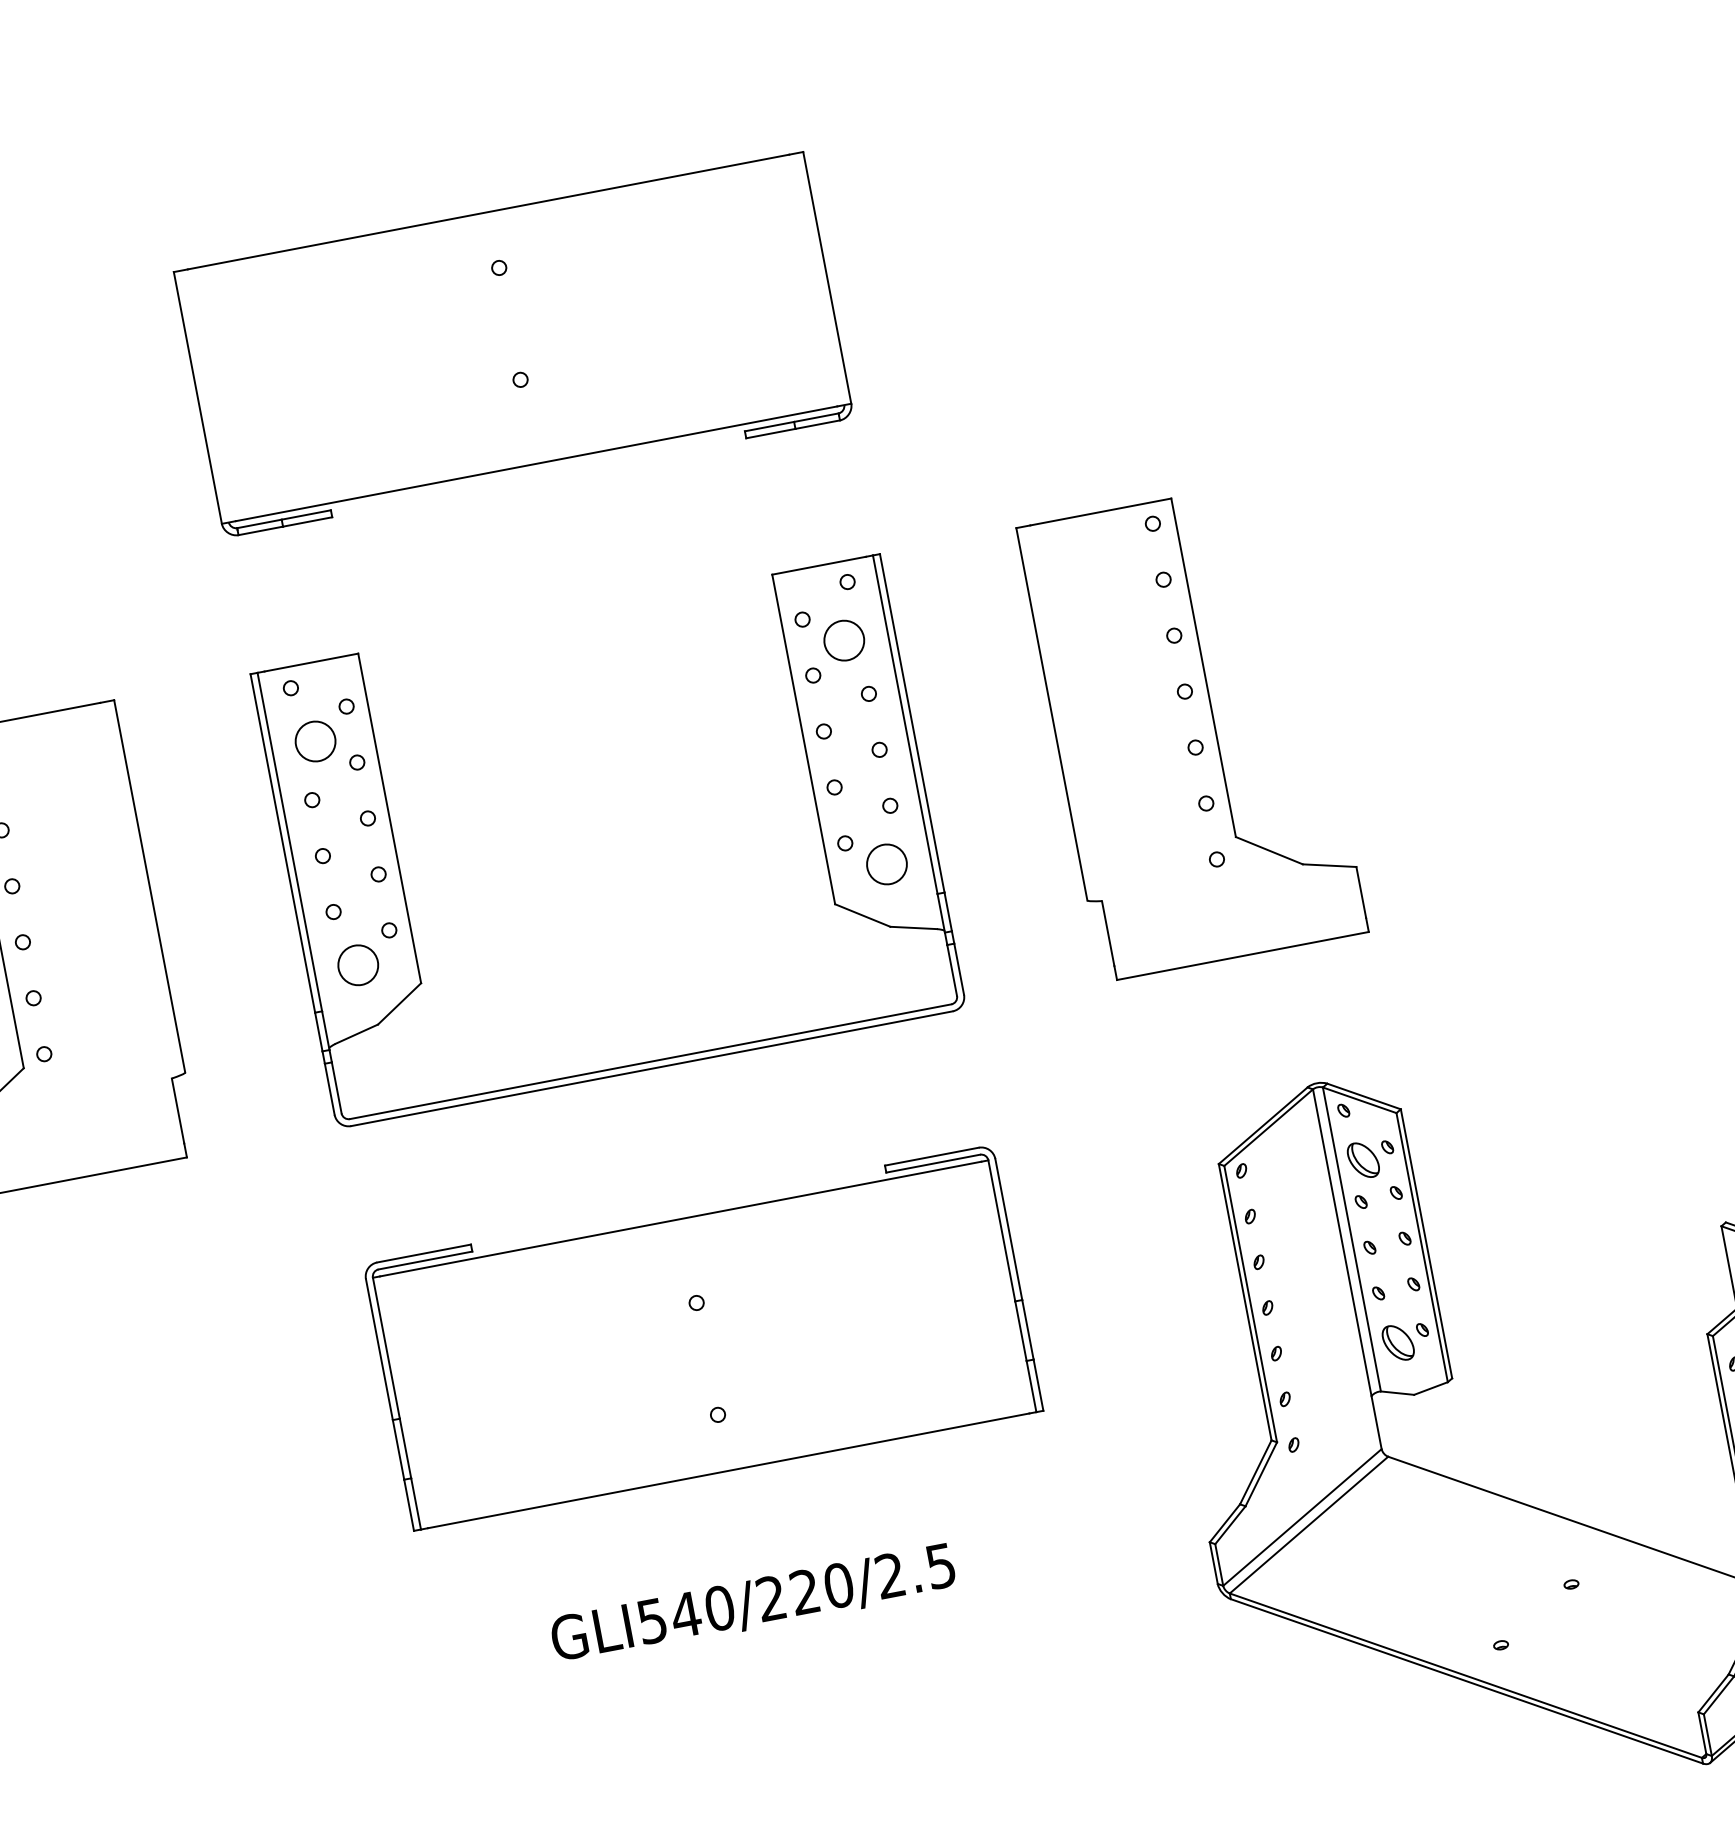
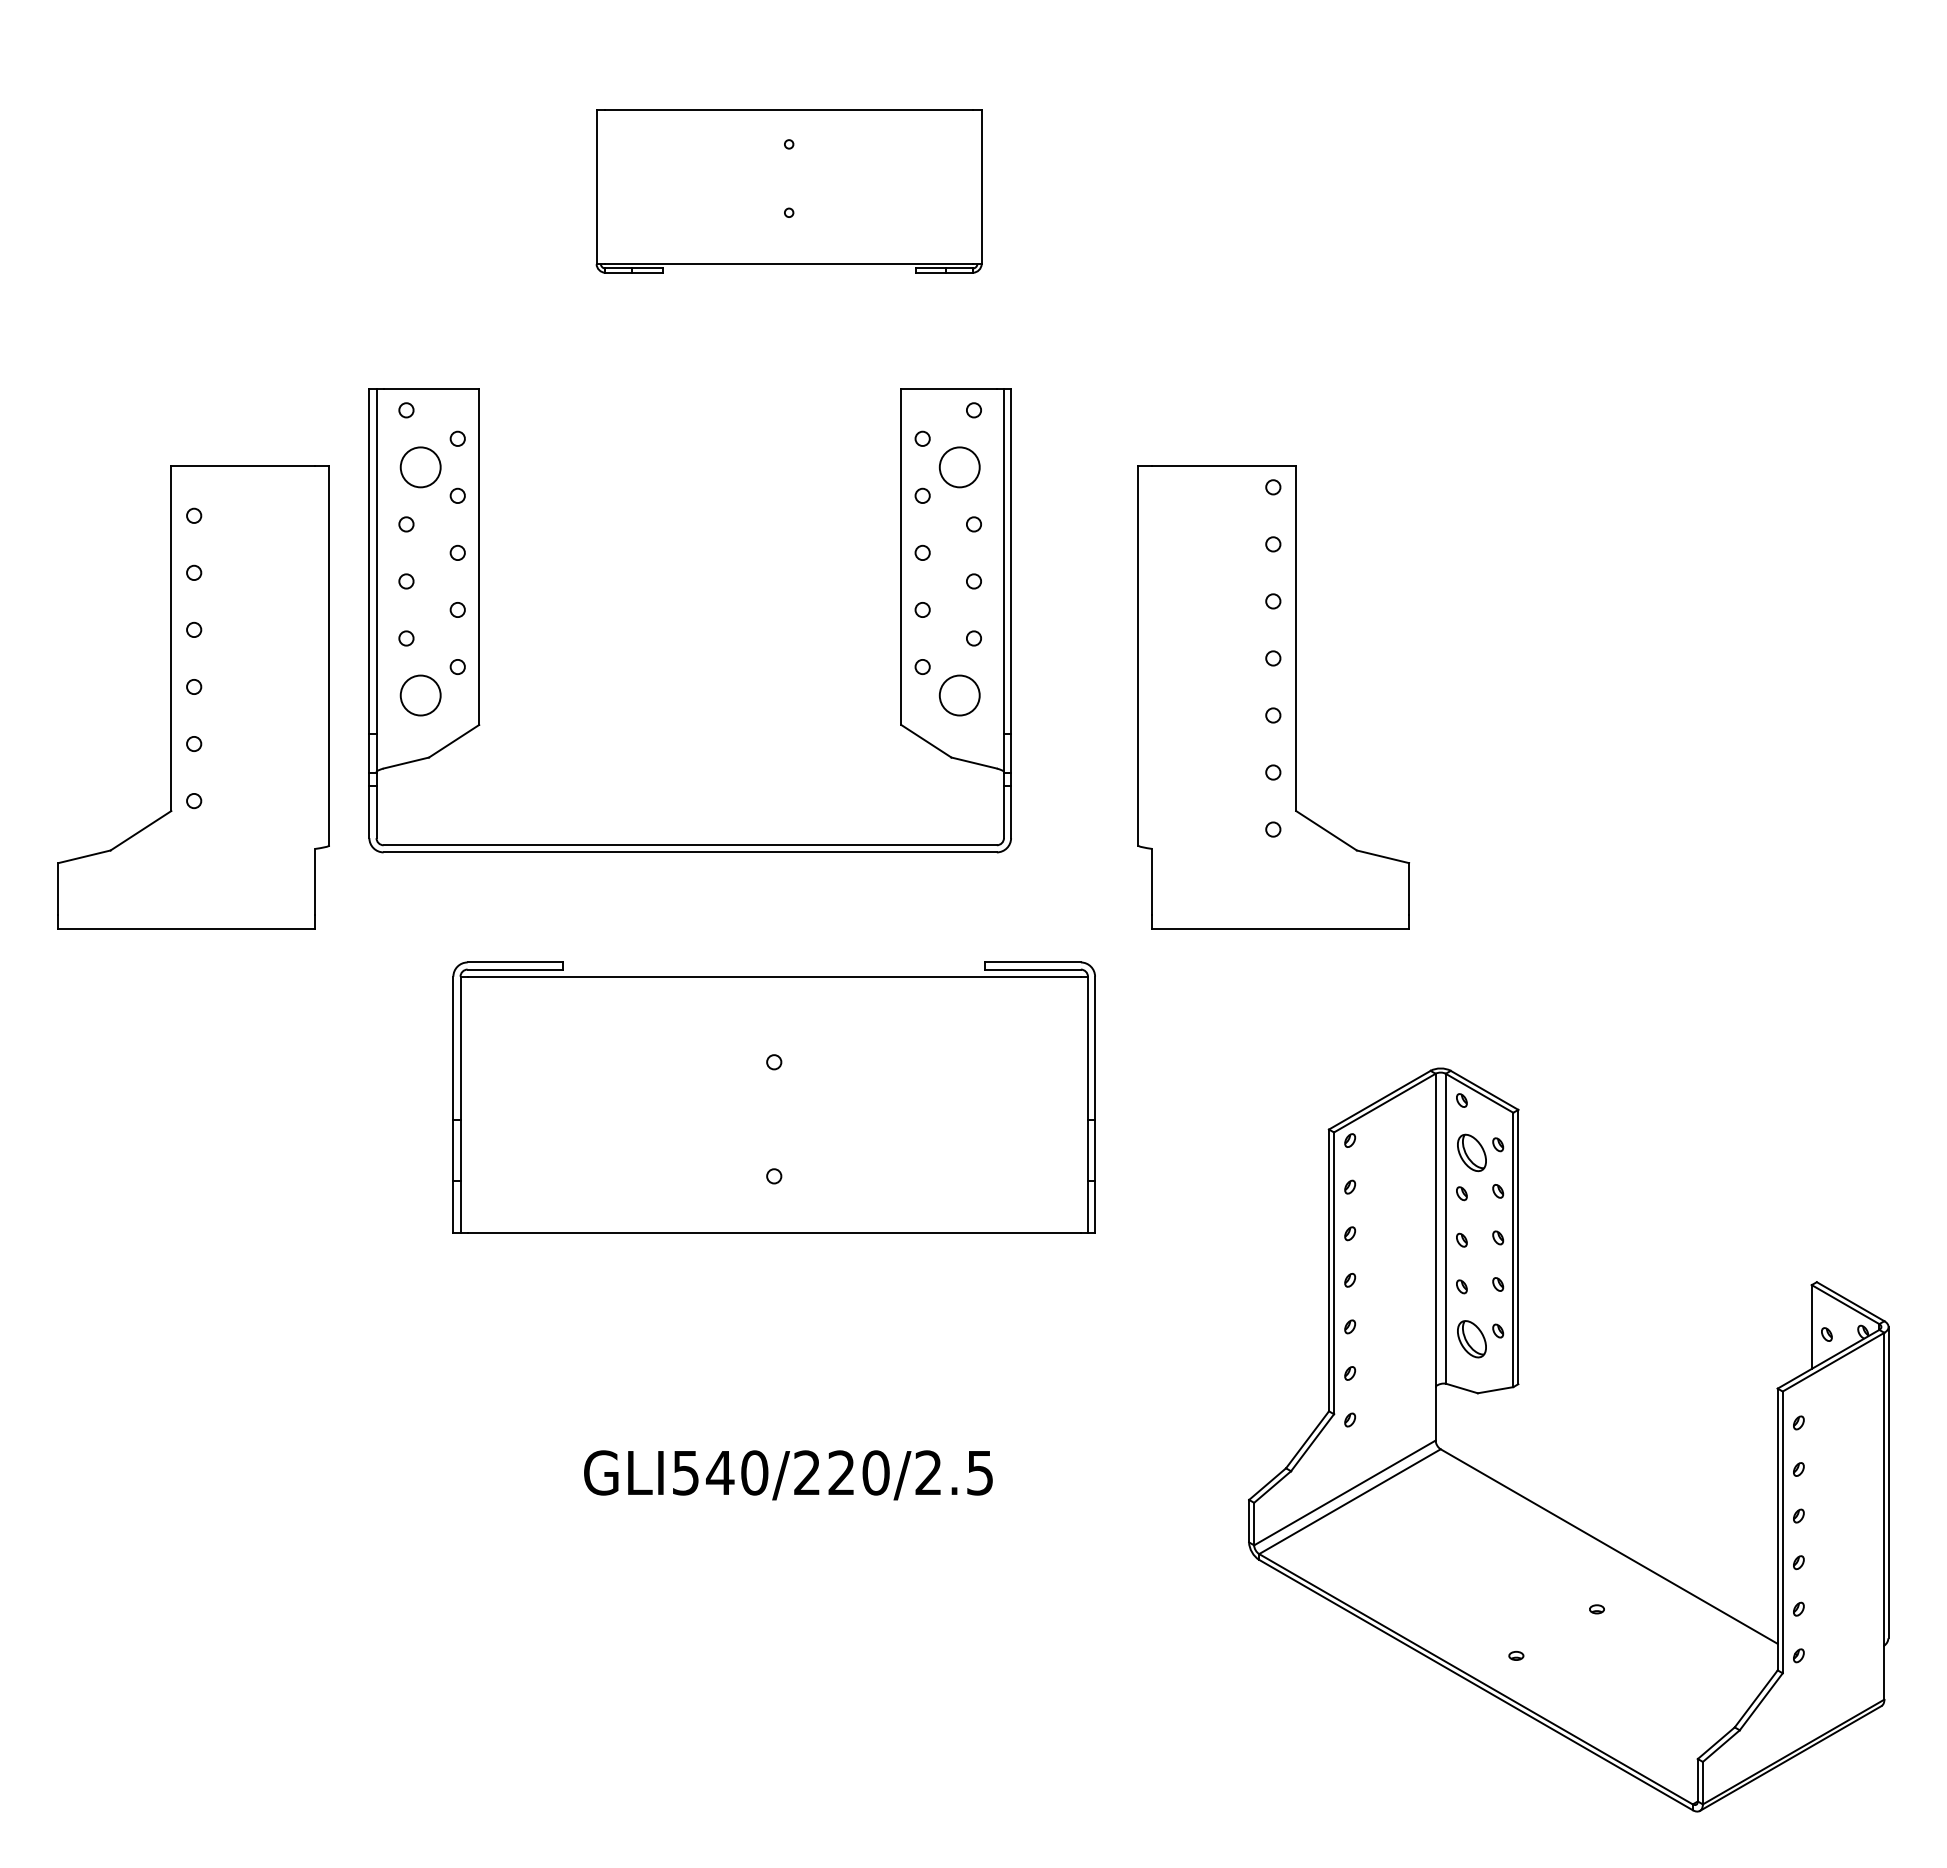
part: (513, 345) -> (788, 191), size x0.6
part: (1192, 729) -> (1273, 697), moved
part: (401, 880) -> (479, 620), moved
part: (702, 1337) -> (773, 1097), moved

